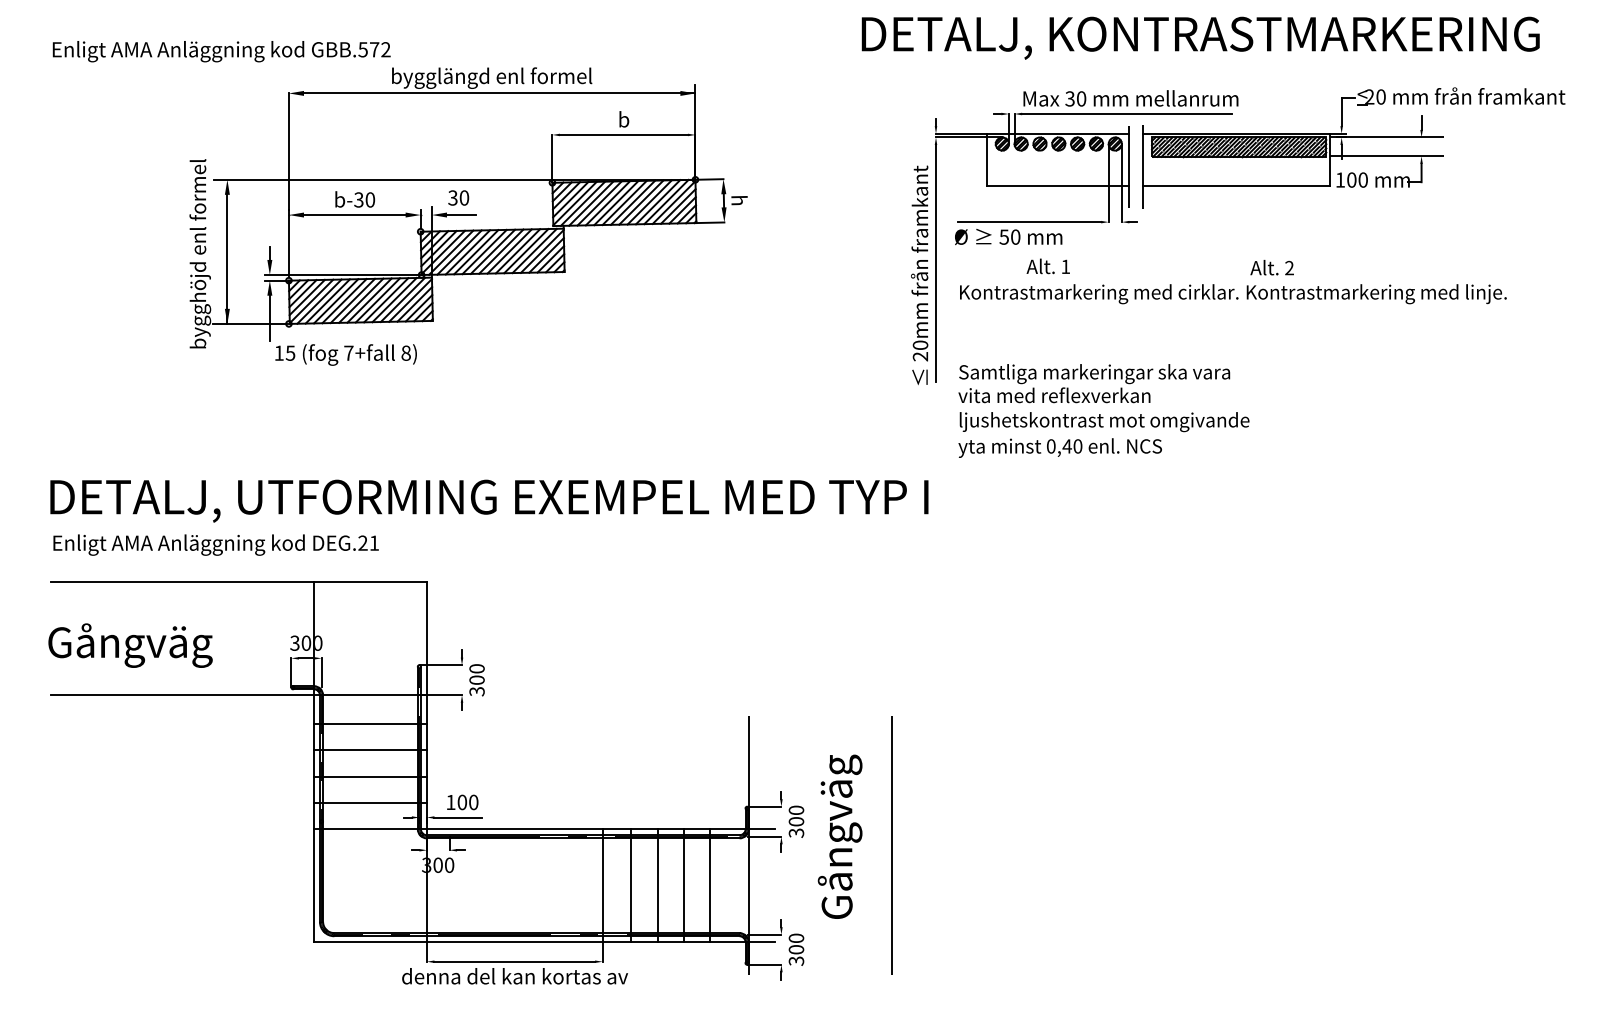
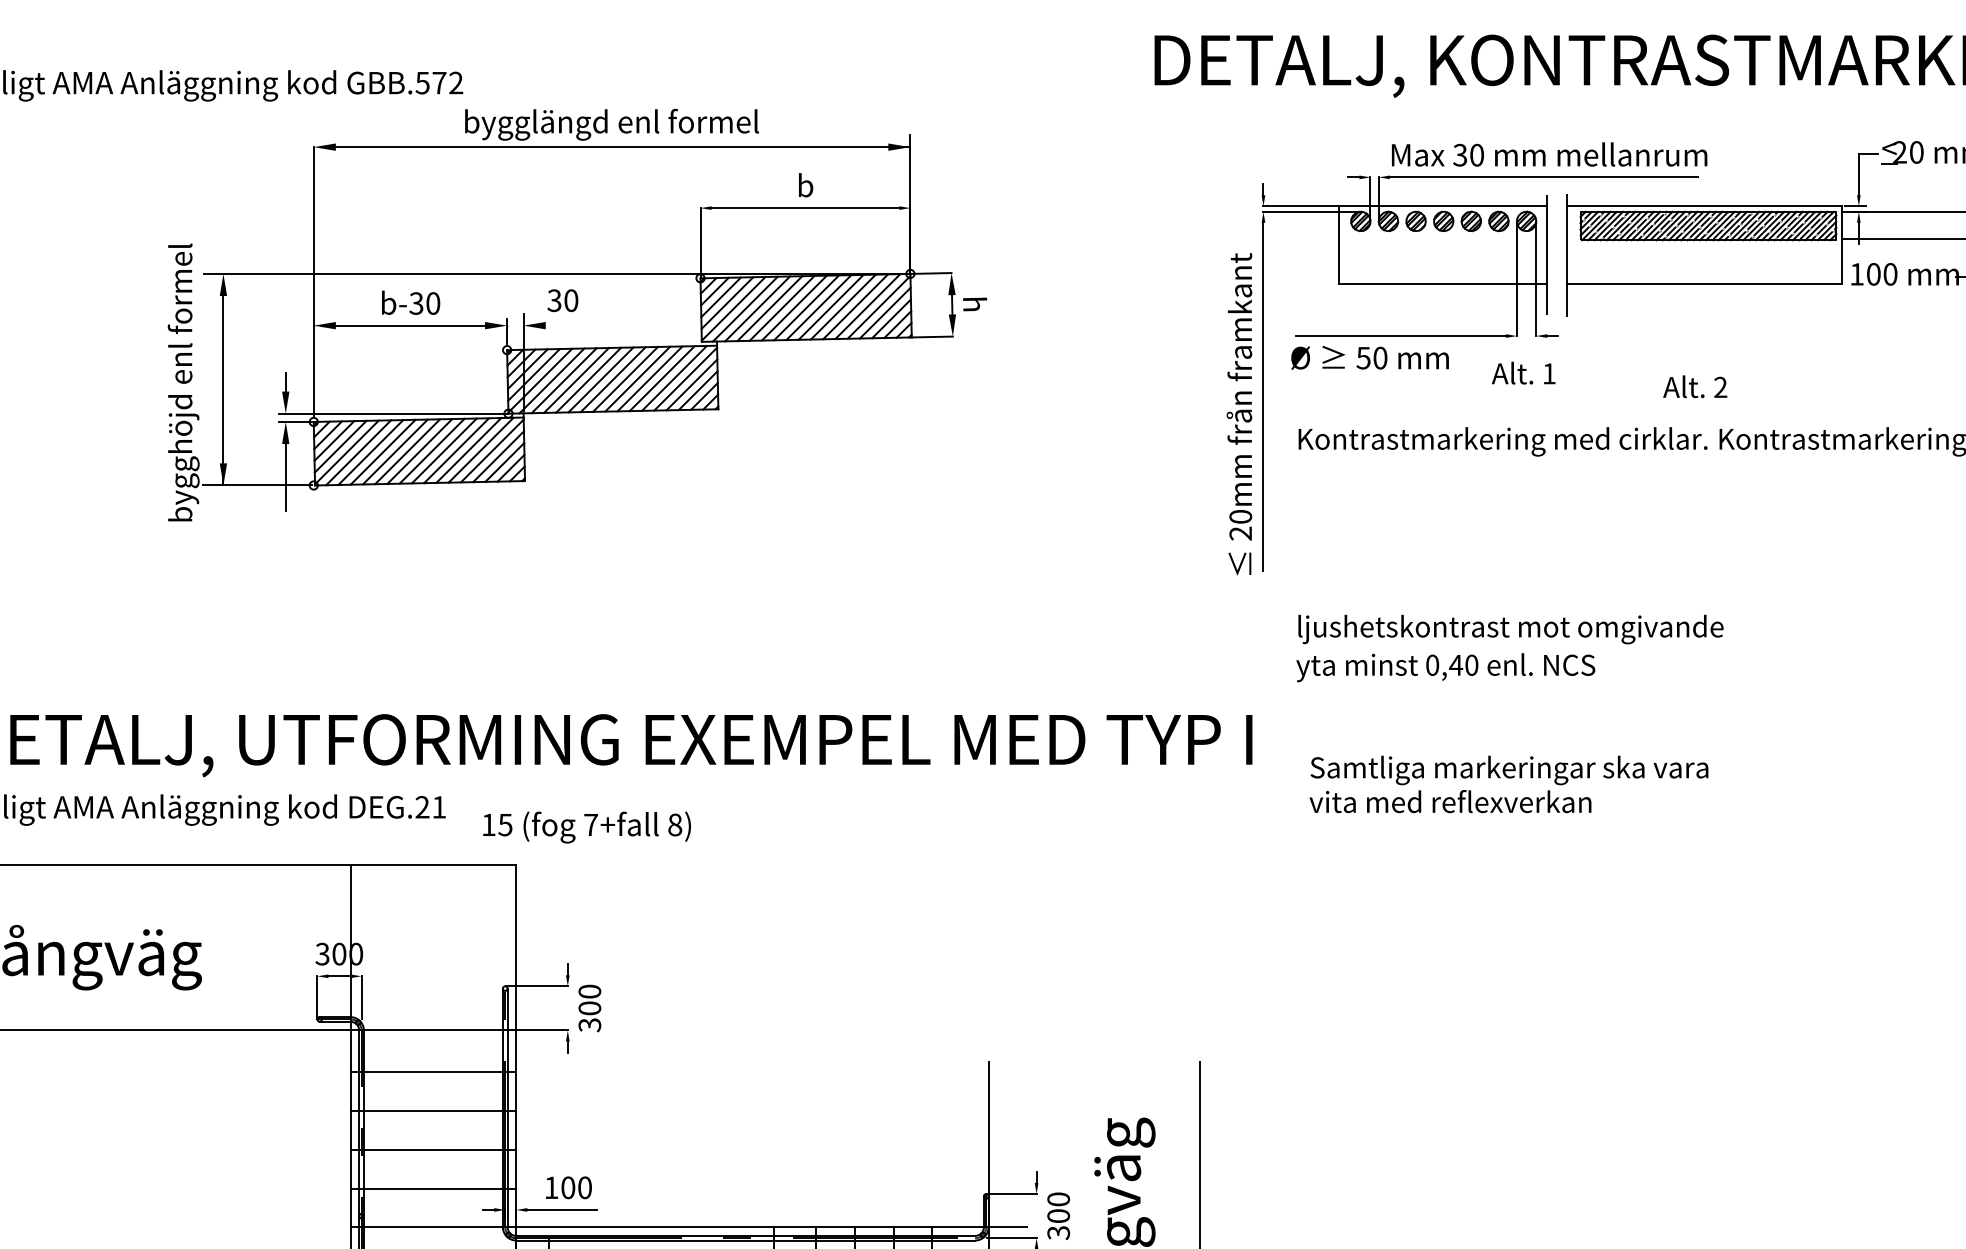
line: (461, 215) -> (567, 326), removed
text: (1047, 266) -> (1522, 373), moved
text: (1271, 267) -> (1694, 386), moved
text: (345, 354) -> (586, 826), moved
text: (1094, 383) -> (1509, 784), moved

